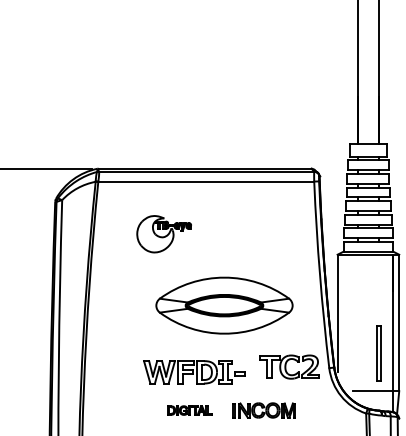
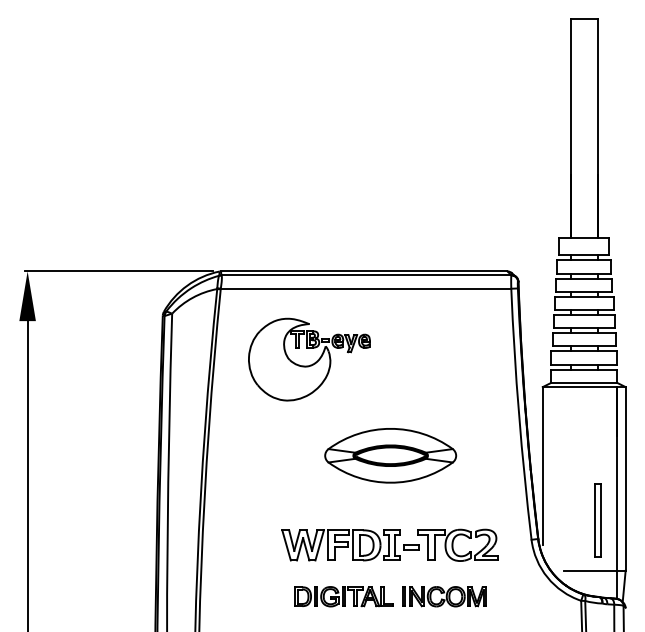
part: (164, 234) -> (309, 359), size x1.67
part: (224, 305) -> (390, 455), size x0.71
part: (289, 366) -> (457, 544), moved
part: (189, 410) -> (343, 596), size x1.67

